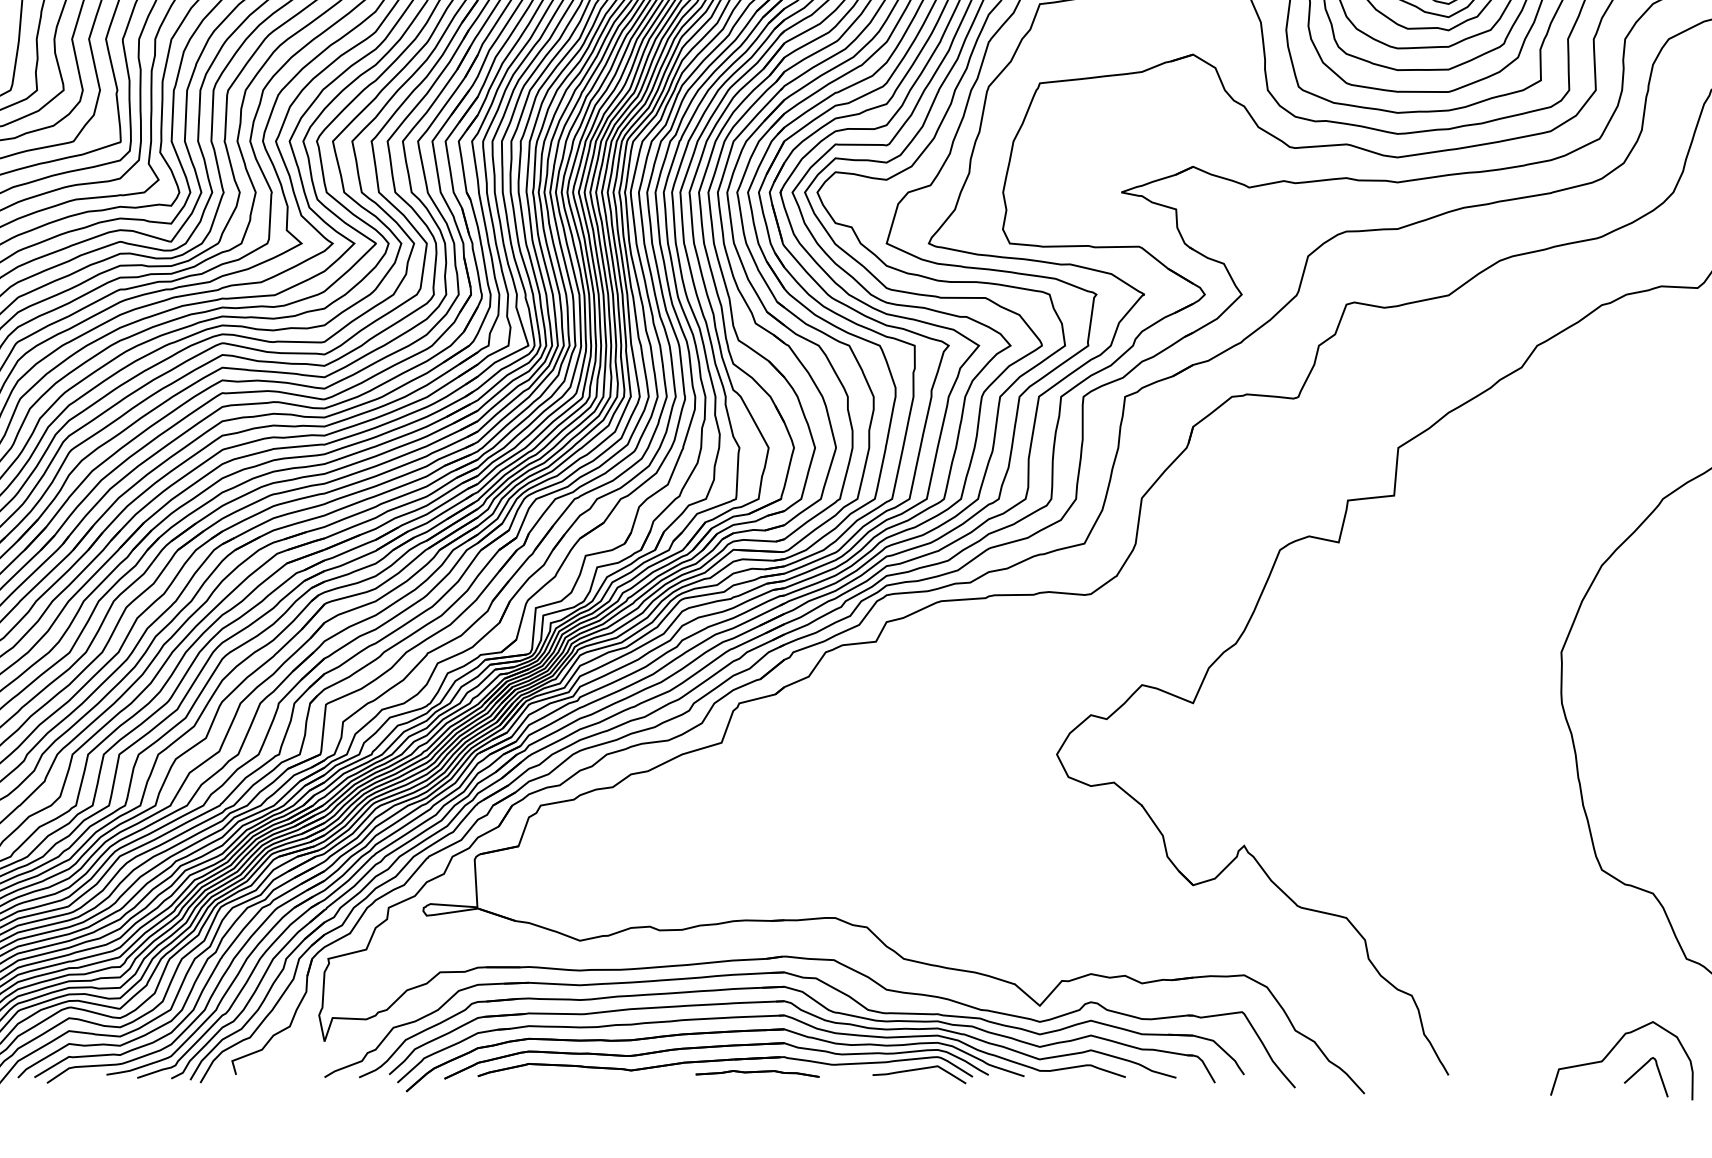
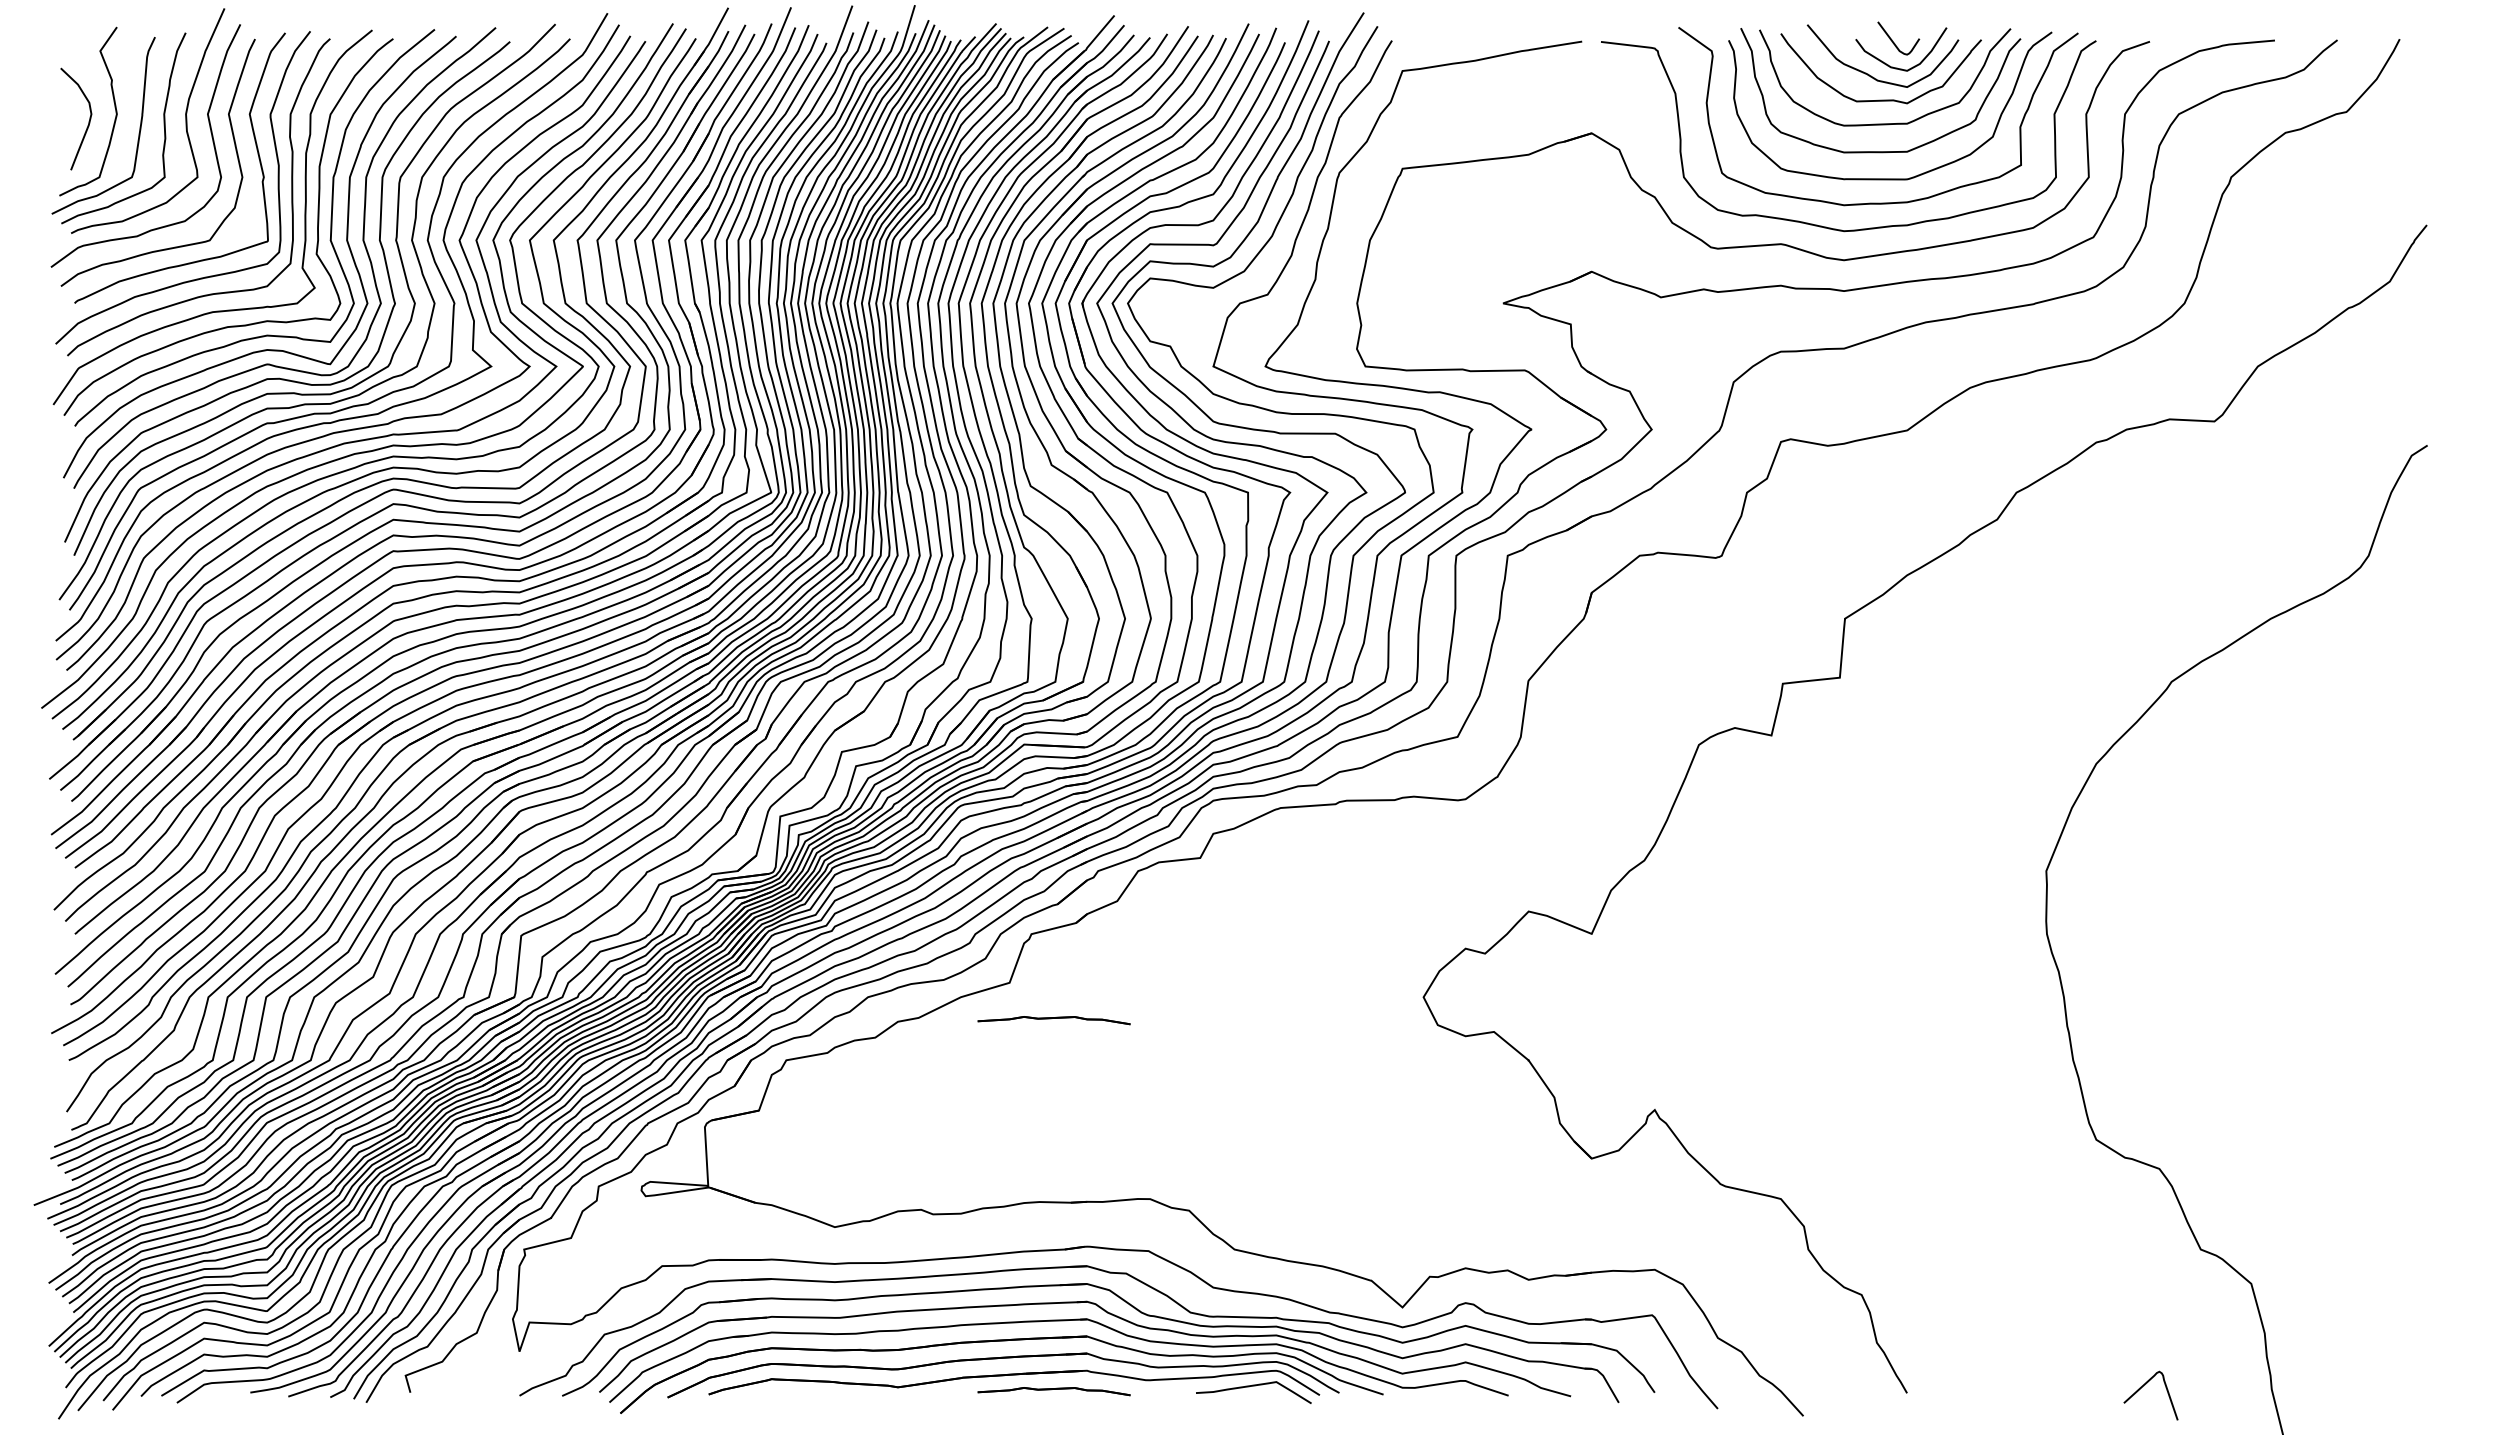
part: (757, 773) -> (1053, 1020), added
curve: (1611, 1051) -> (2108, 1363), removed

